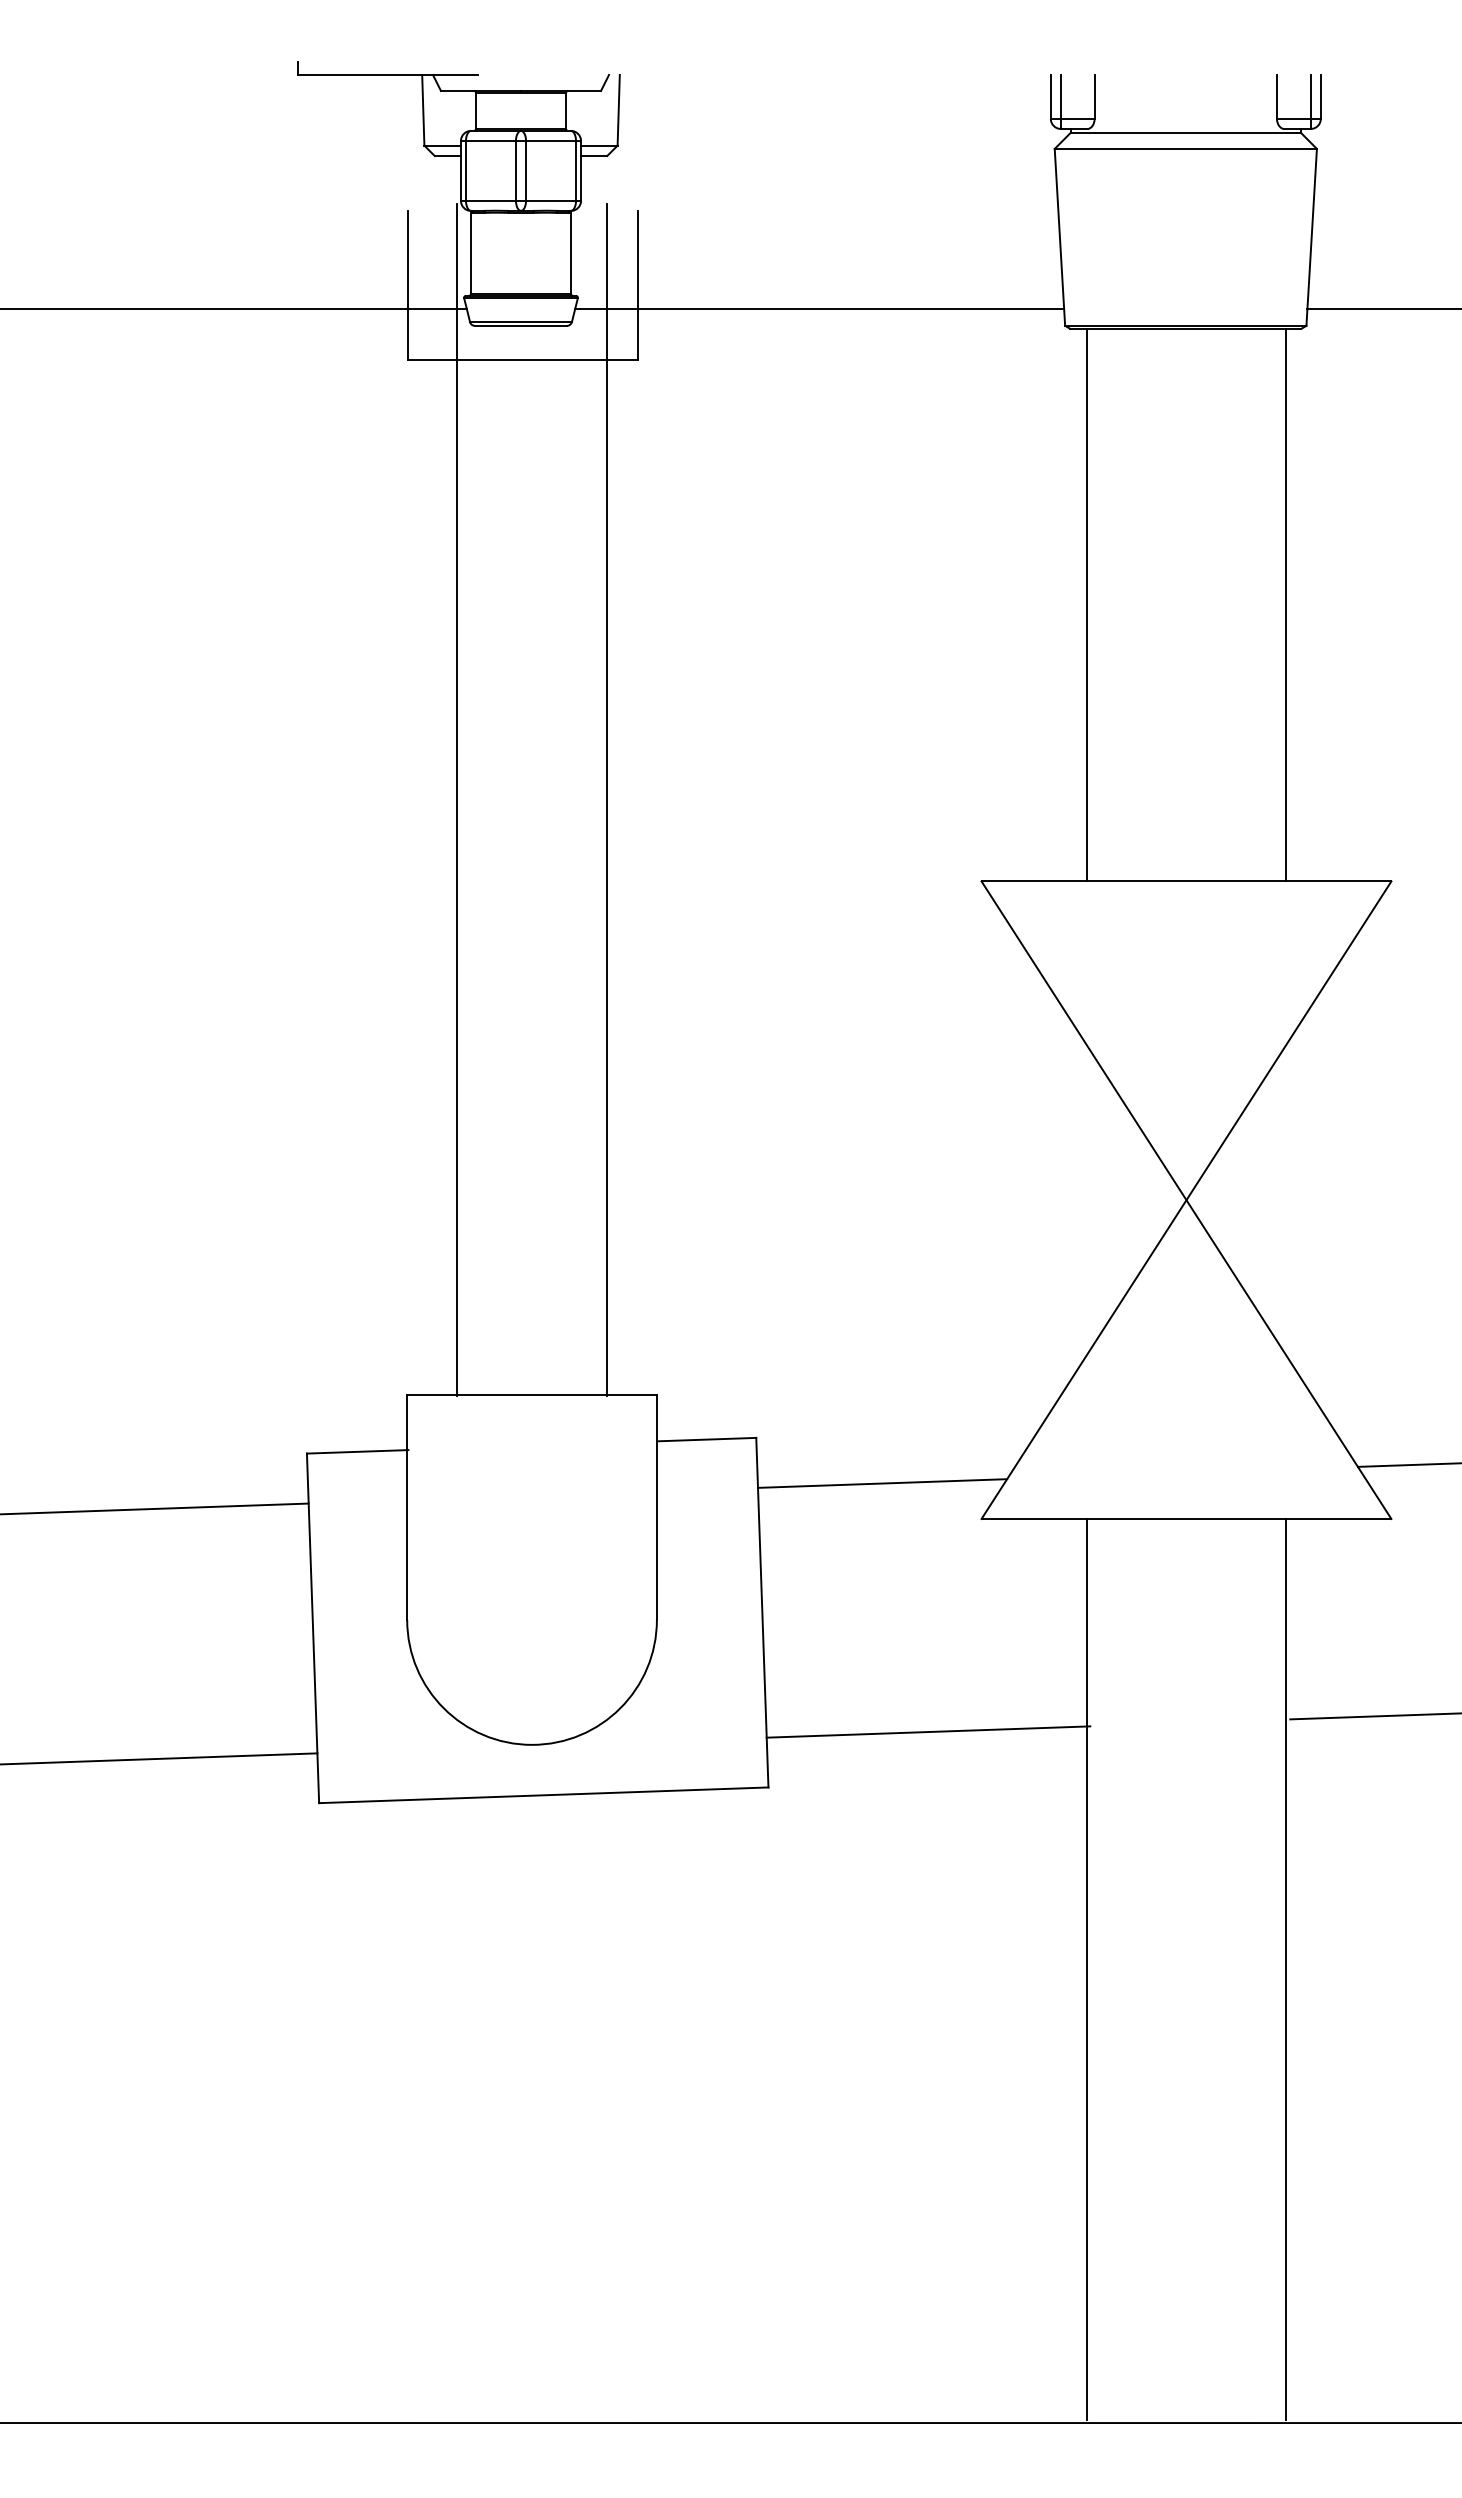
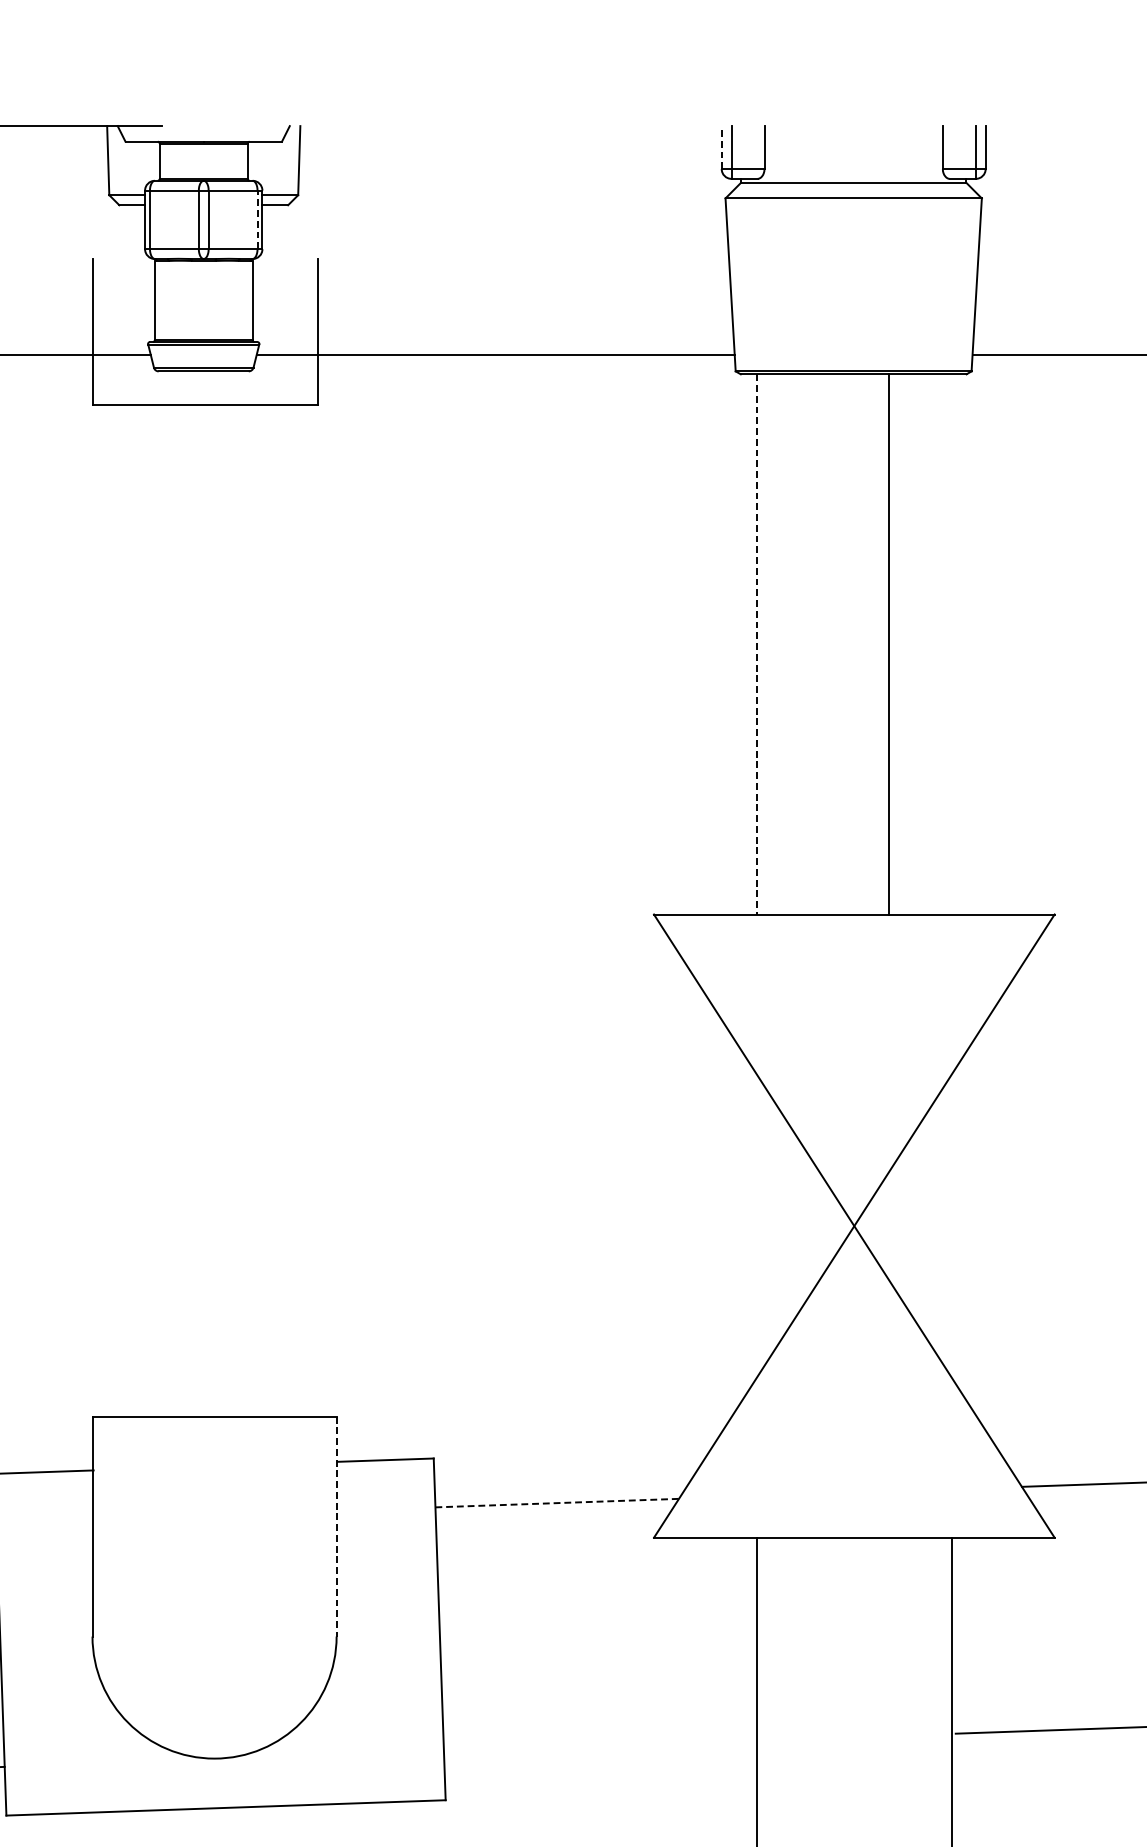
line: (1050, 96) -> (721, 147), solid -> dashed
line: (576, 170) -> (258, 219), solid -> dashed
line: (1286, 604) -> (889, 643), moved
line: (1086, 605) -> (756, 644), solid -> dashed
line: (457, 800) -> (141, 835), removed
line: (607, 800) -> (288, 835), removed
line: (882, 1483) -> (557, 1503), solid -> dashed
line: (656, 1508) -> (336, 1527), solid -> dashed
line: (928, 1731) -> (602, 1745), removed

